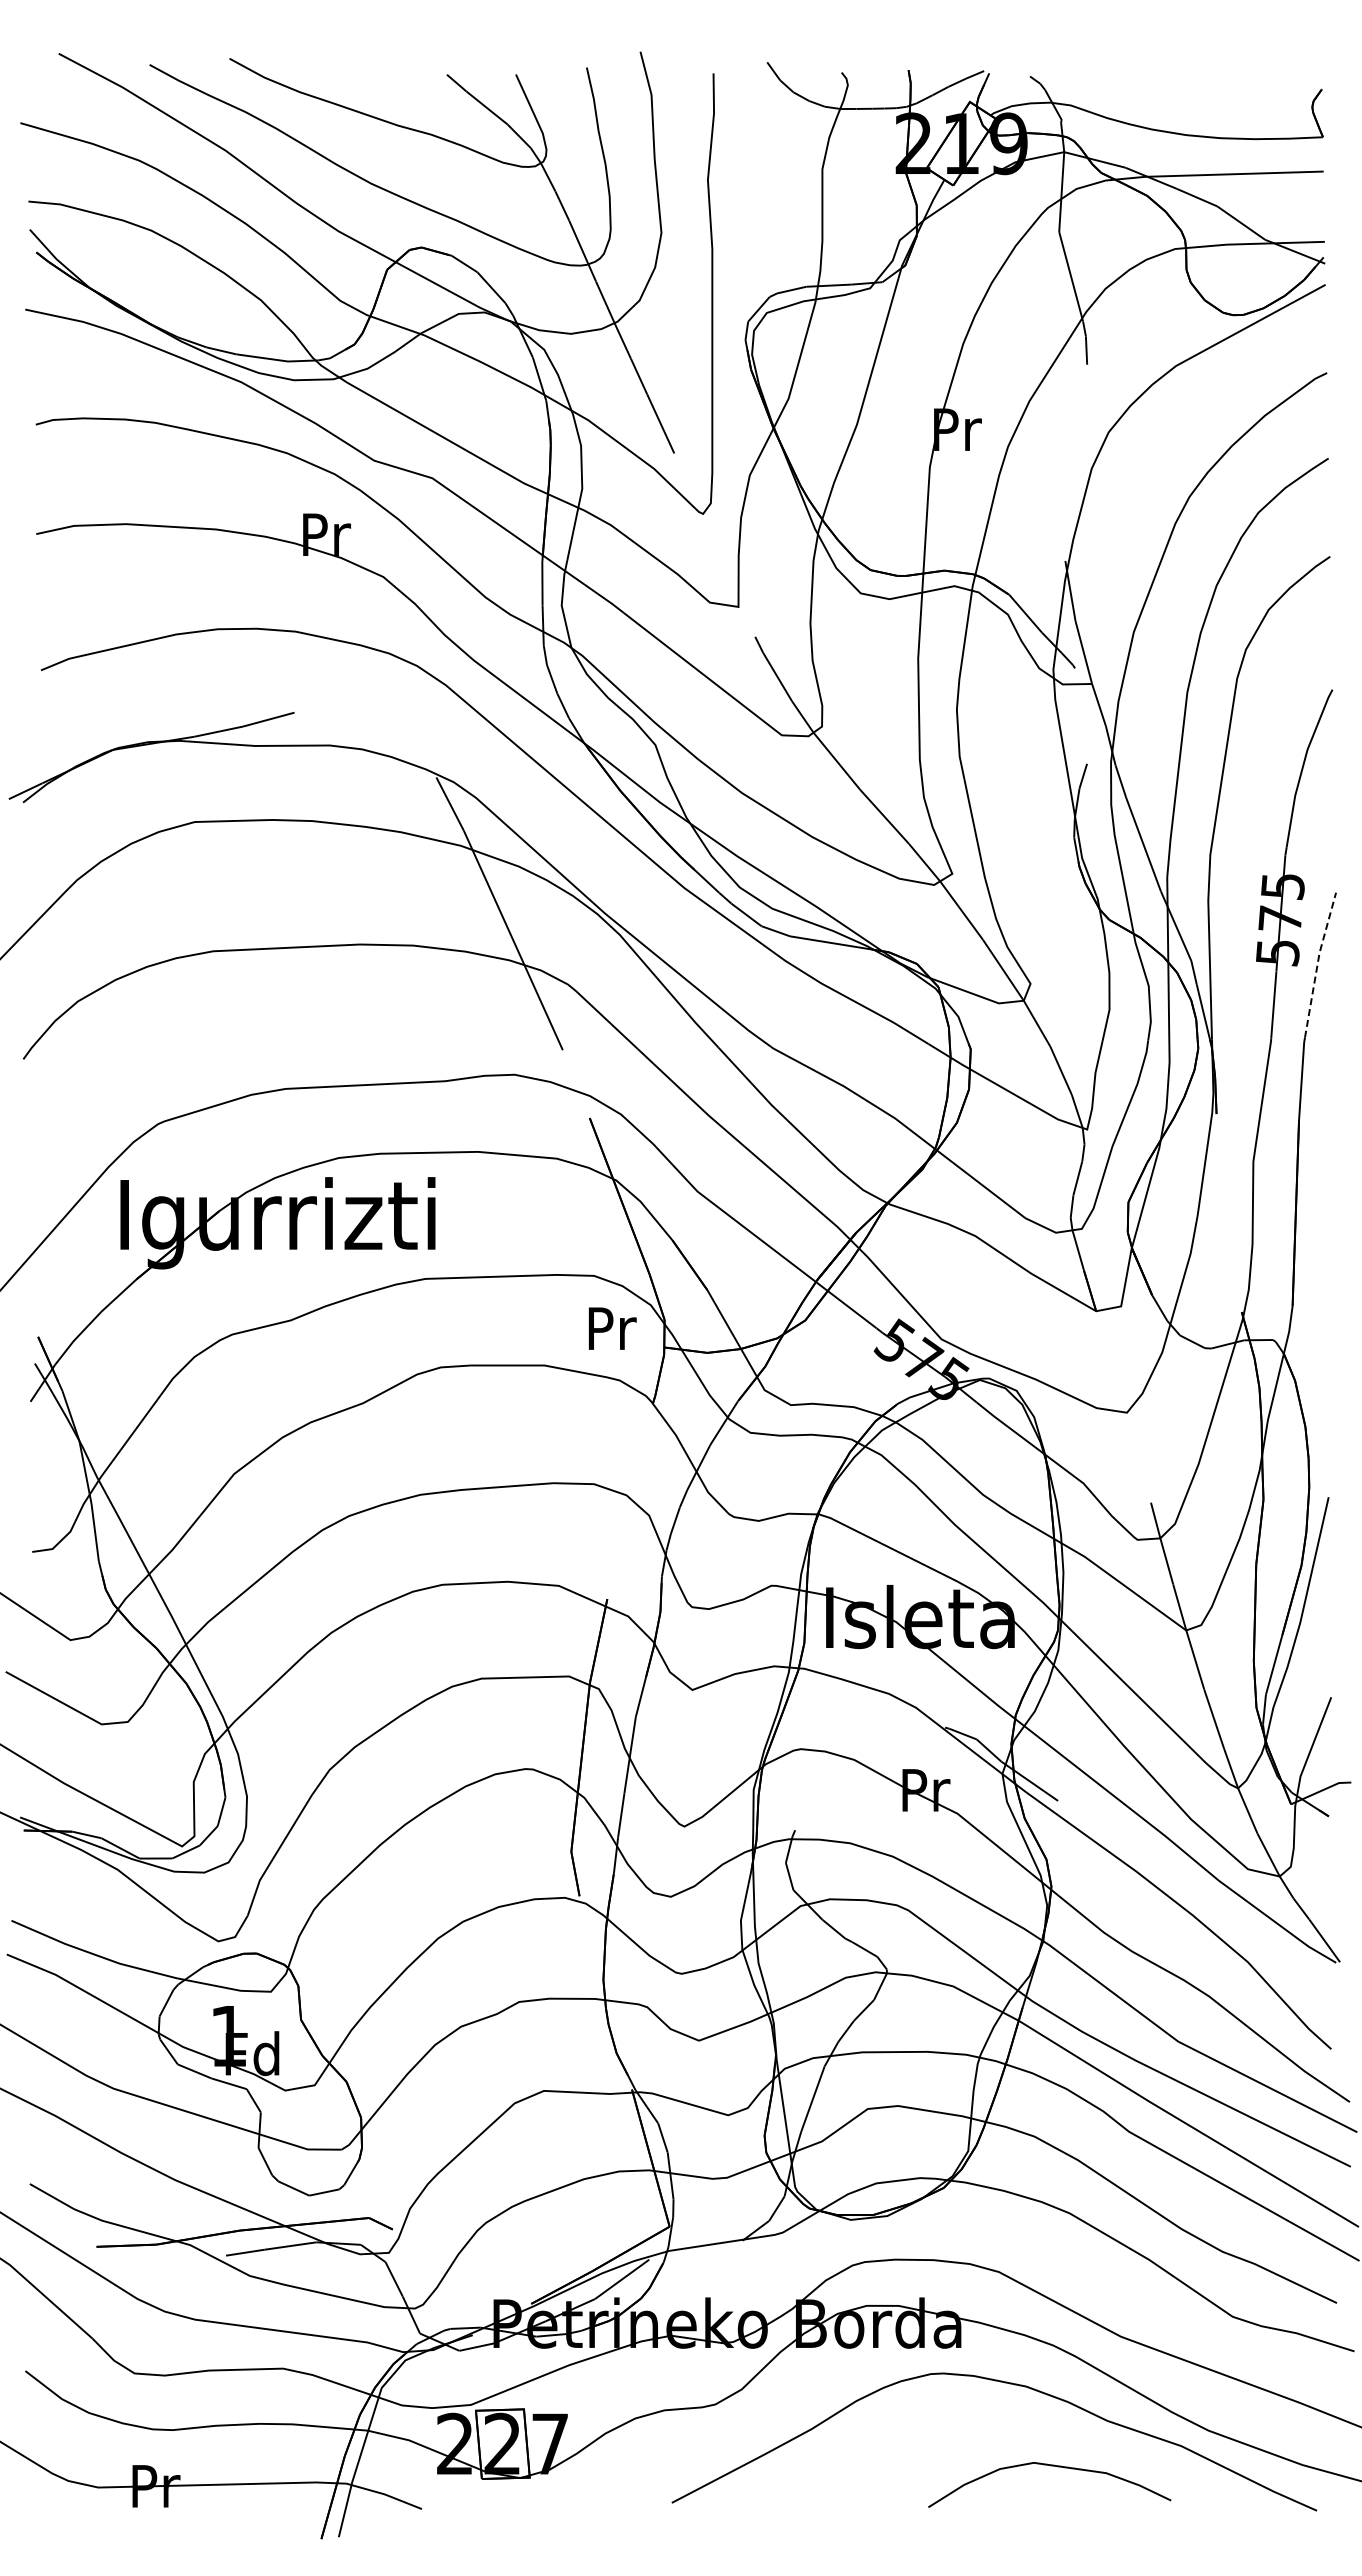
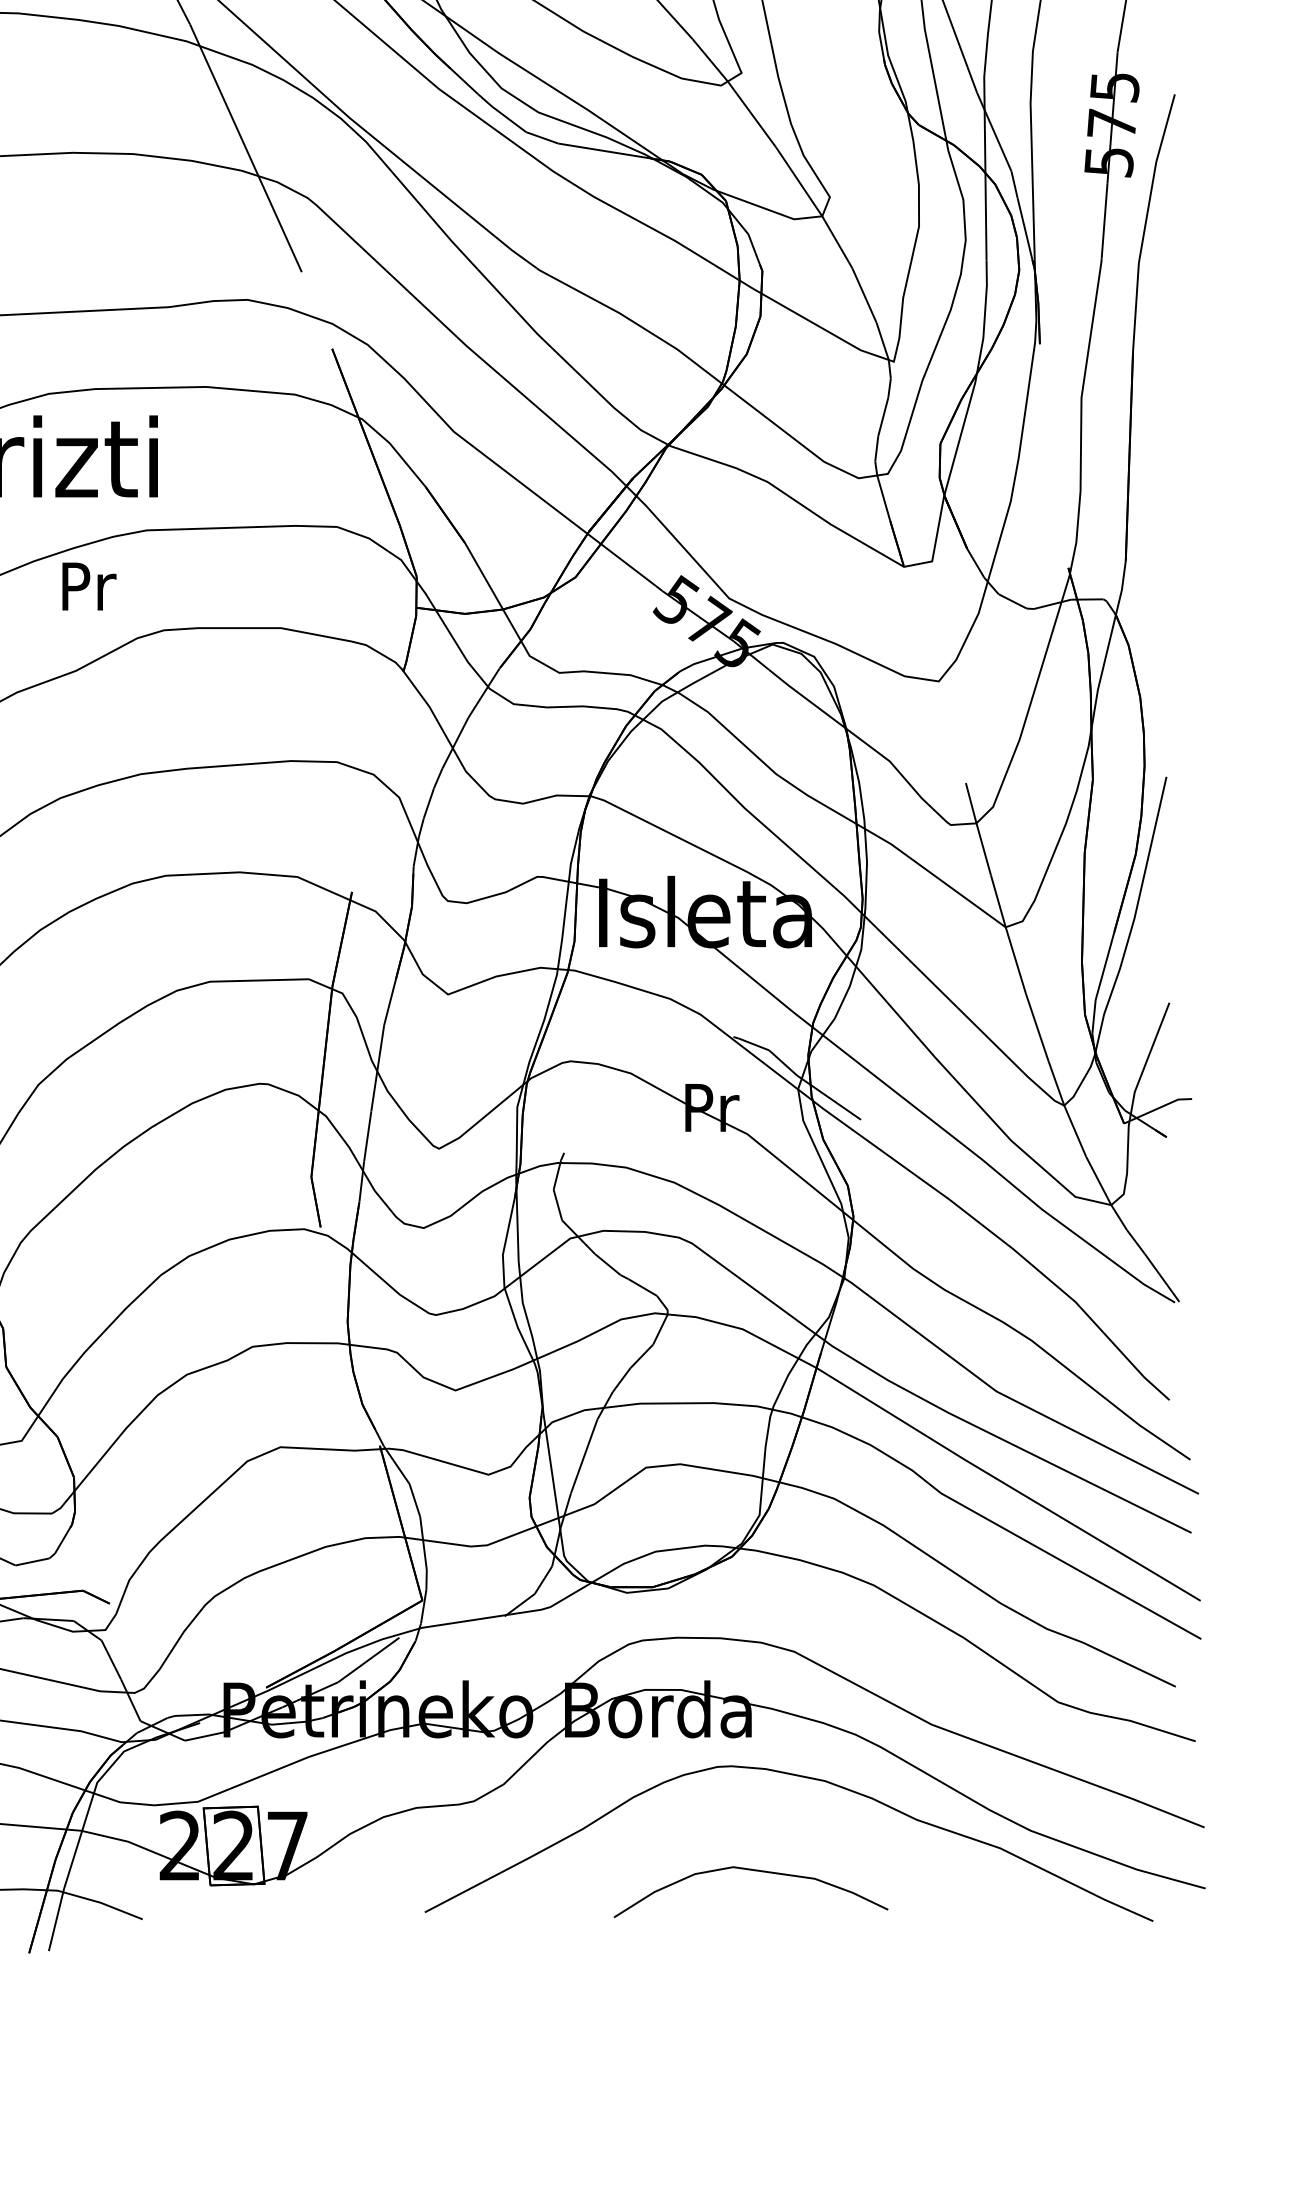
line: (1317, 963) -> (1153, 174), dashed -> solid
text: (612, 1328) -> (89, 586), moved
curve: (1050, 2466) -> (751, 1871), moved

